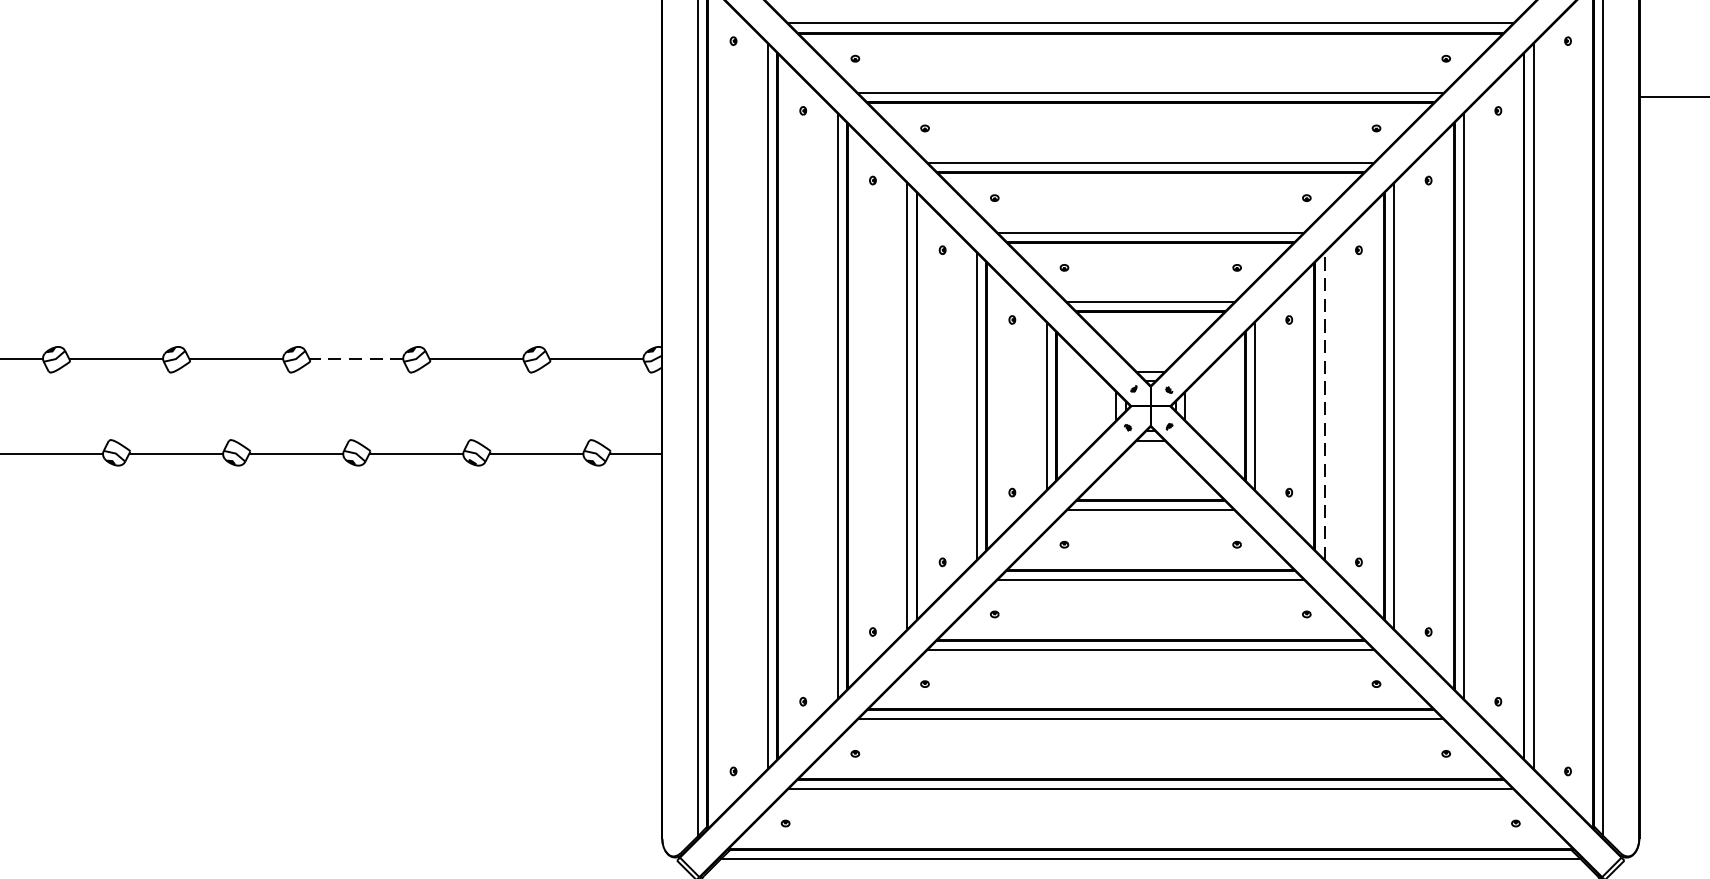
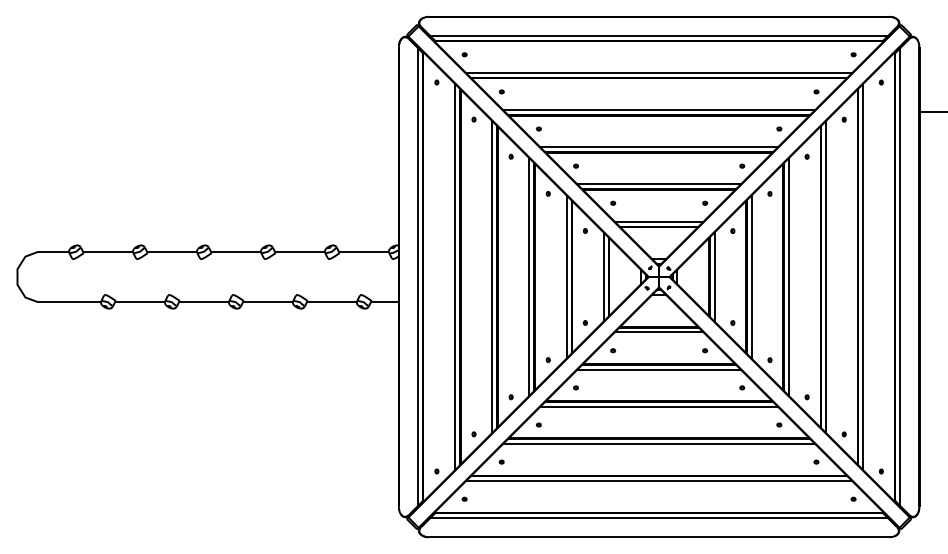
line: (355, 358) -> (235, 251), dashed -> solid
line: (1324, 407) -> (751, 277), dashed -> solid

